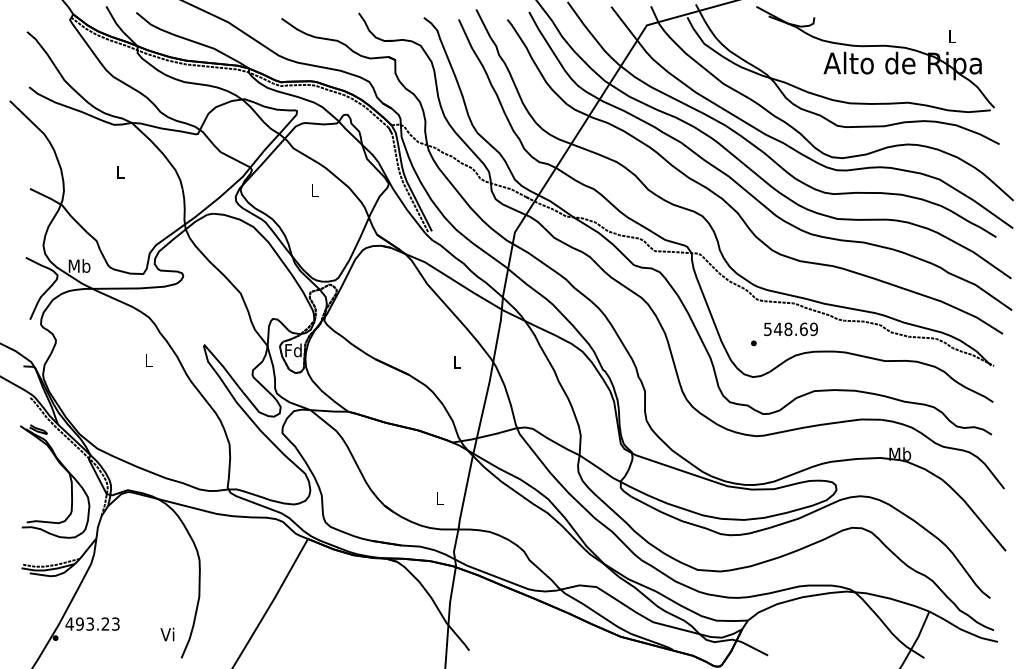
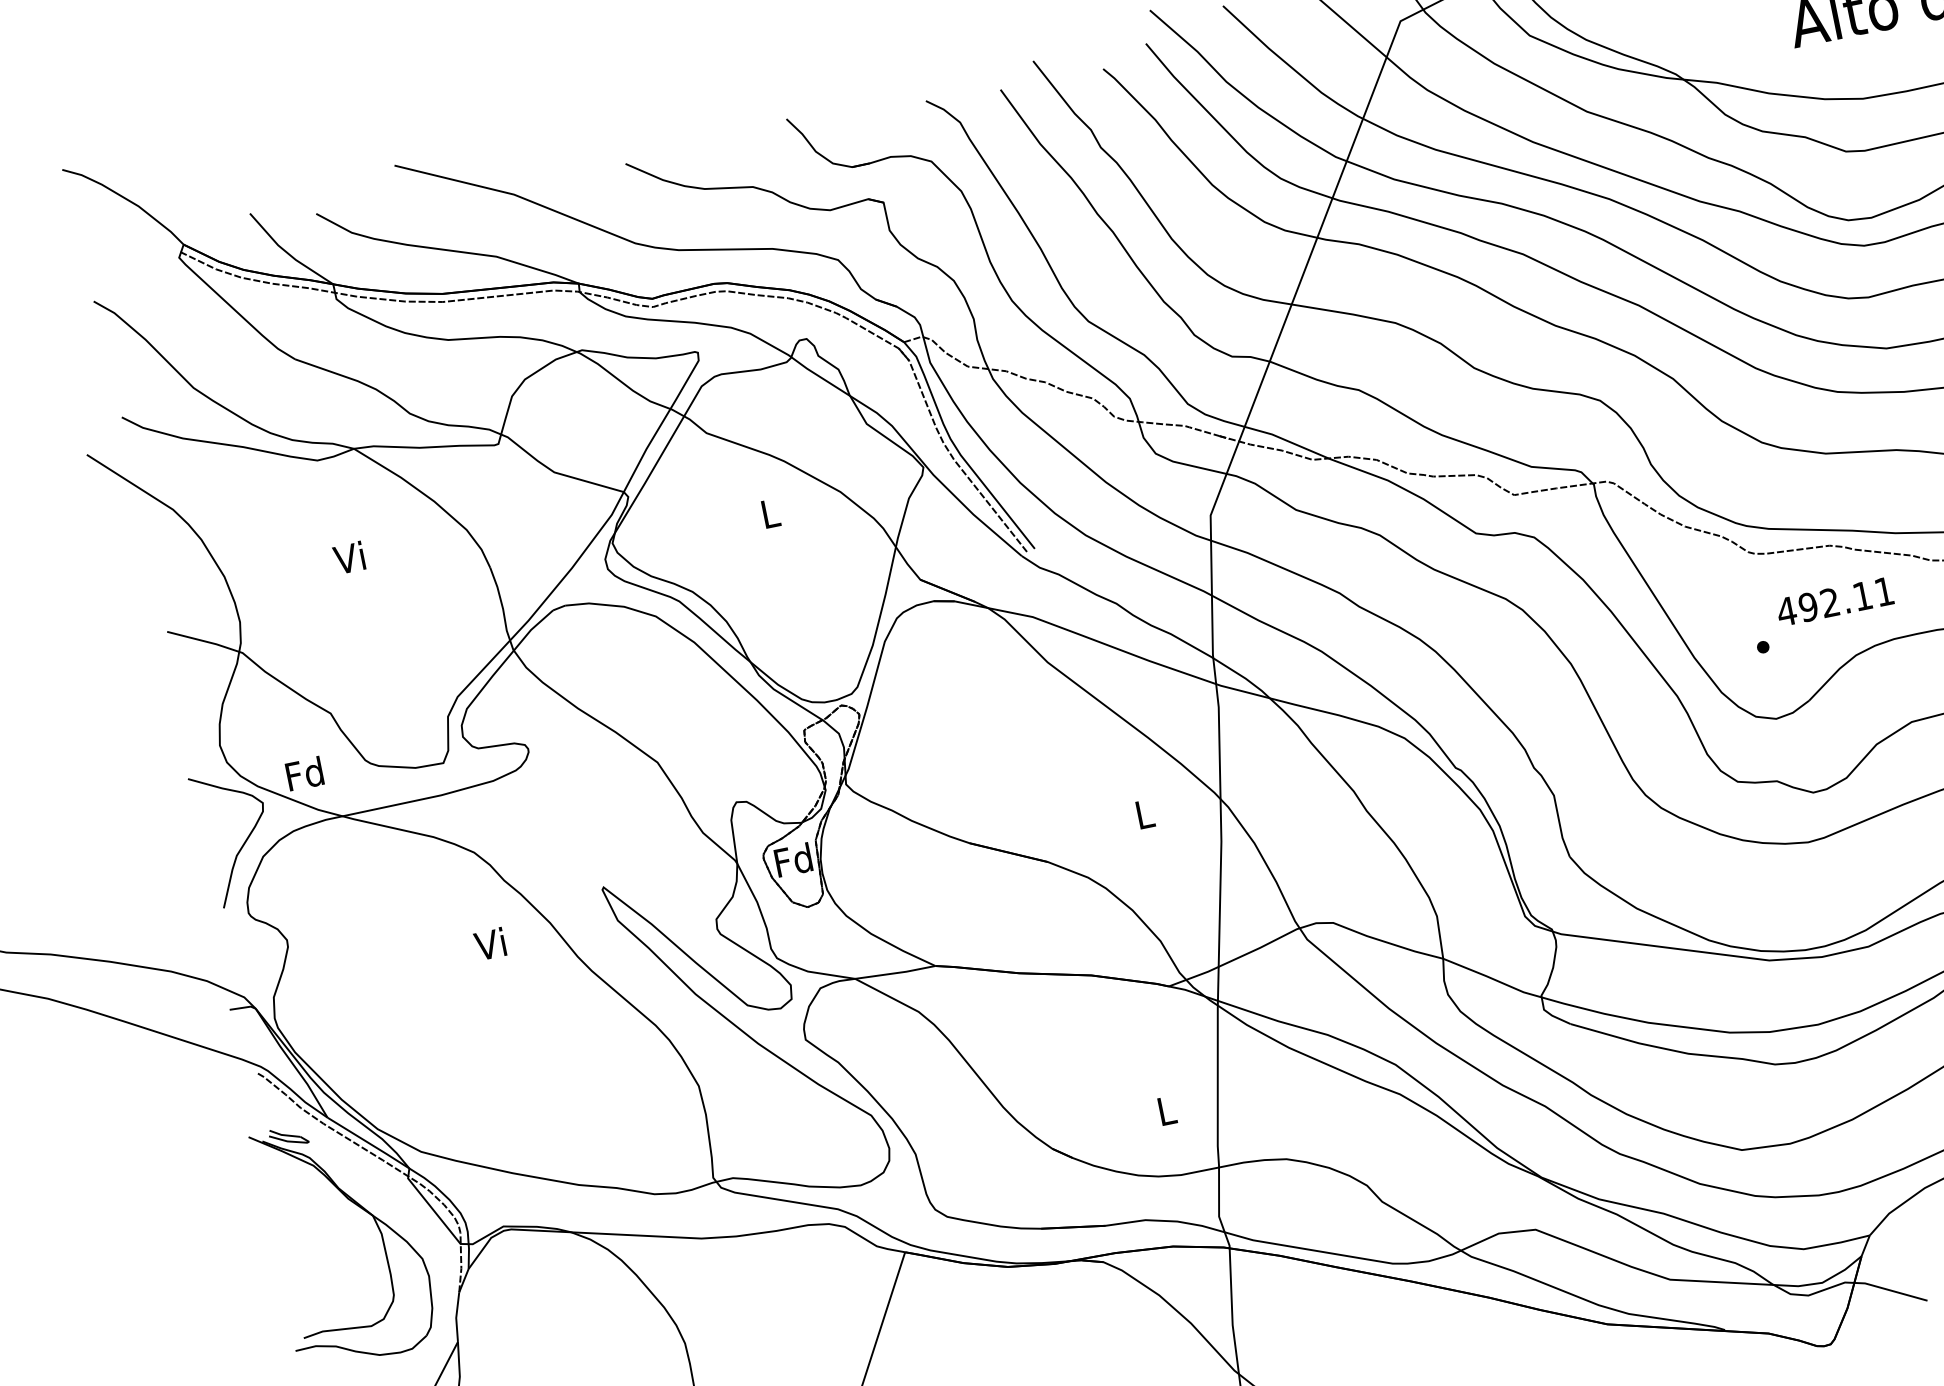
text: (119, 171) -> (348, 556), L -> Vi
text: (79, 265) -> (304, 772), Mb -> Fd
text: (790, 329) -> (1834, 602), 548.69 -> 492.11
text: (147, 360) -> (489, 944), L -> Vi

